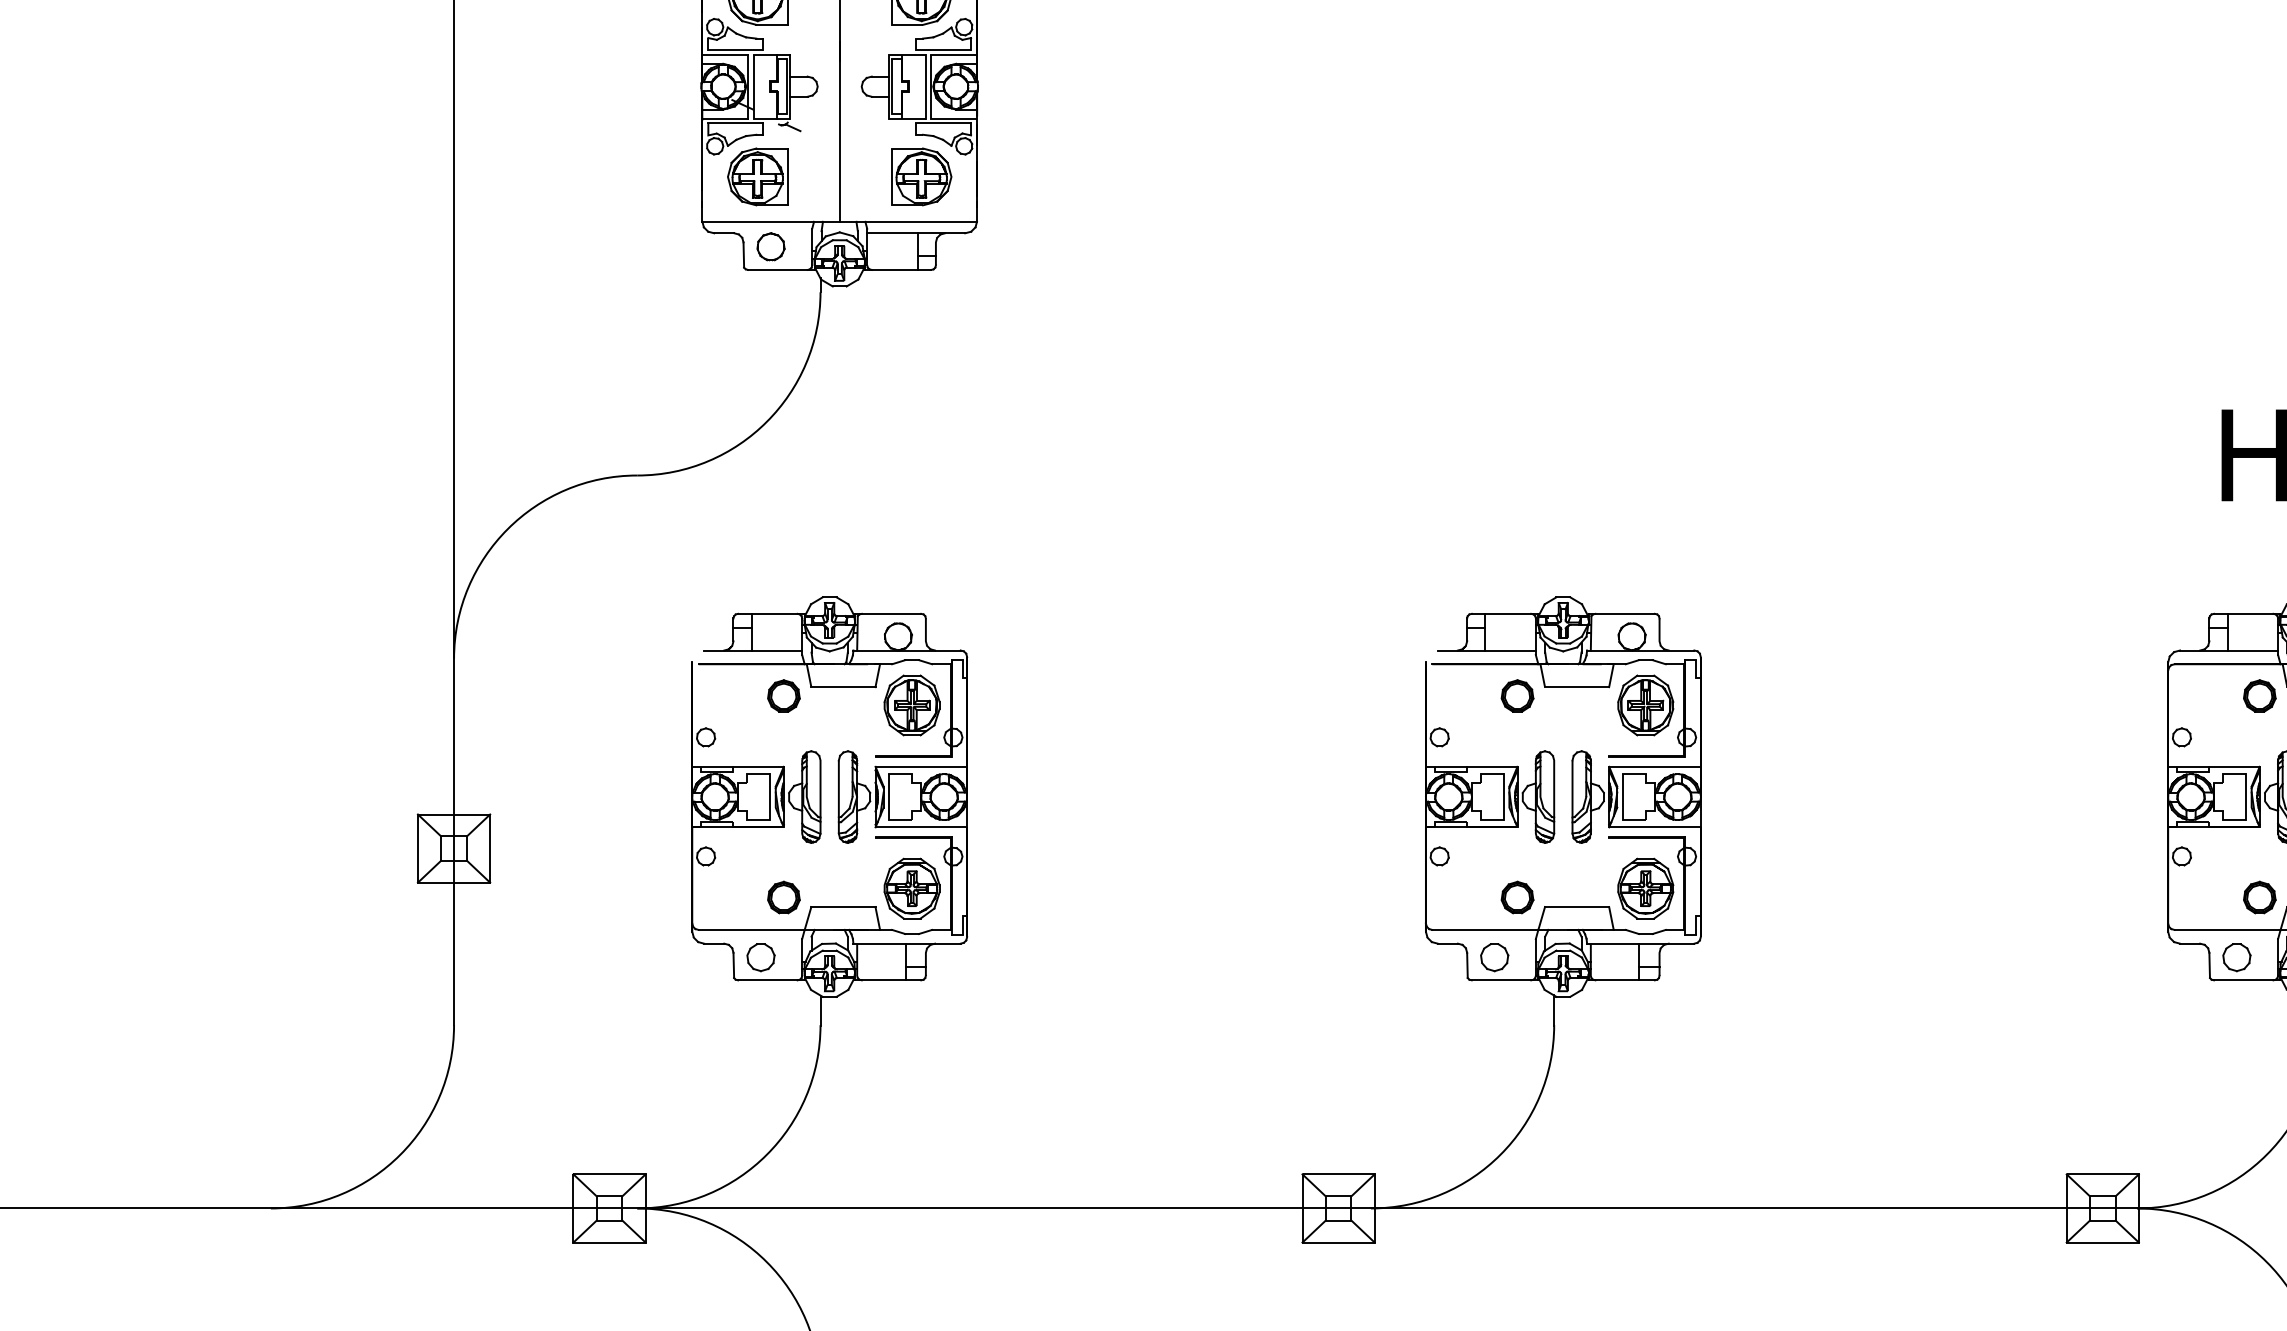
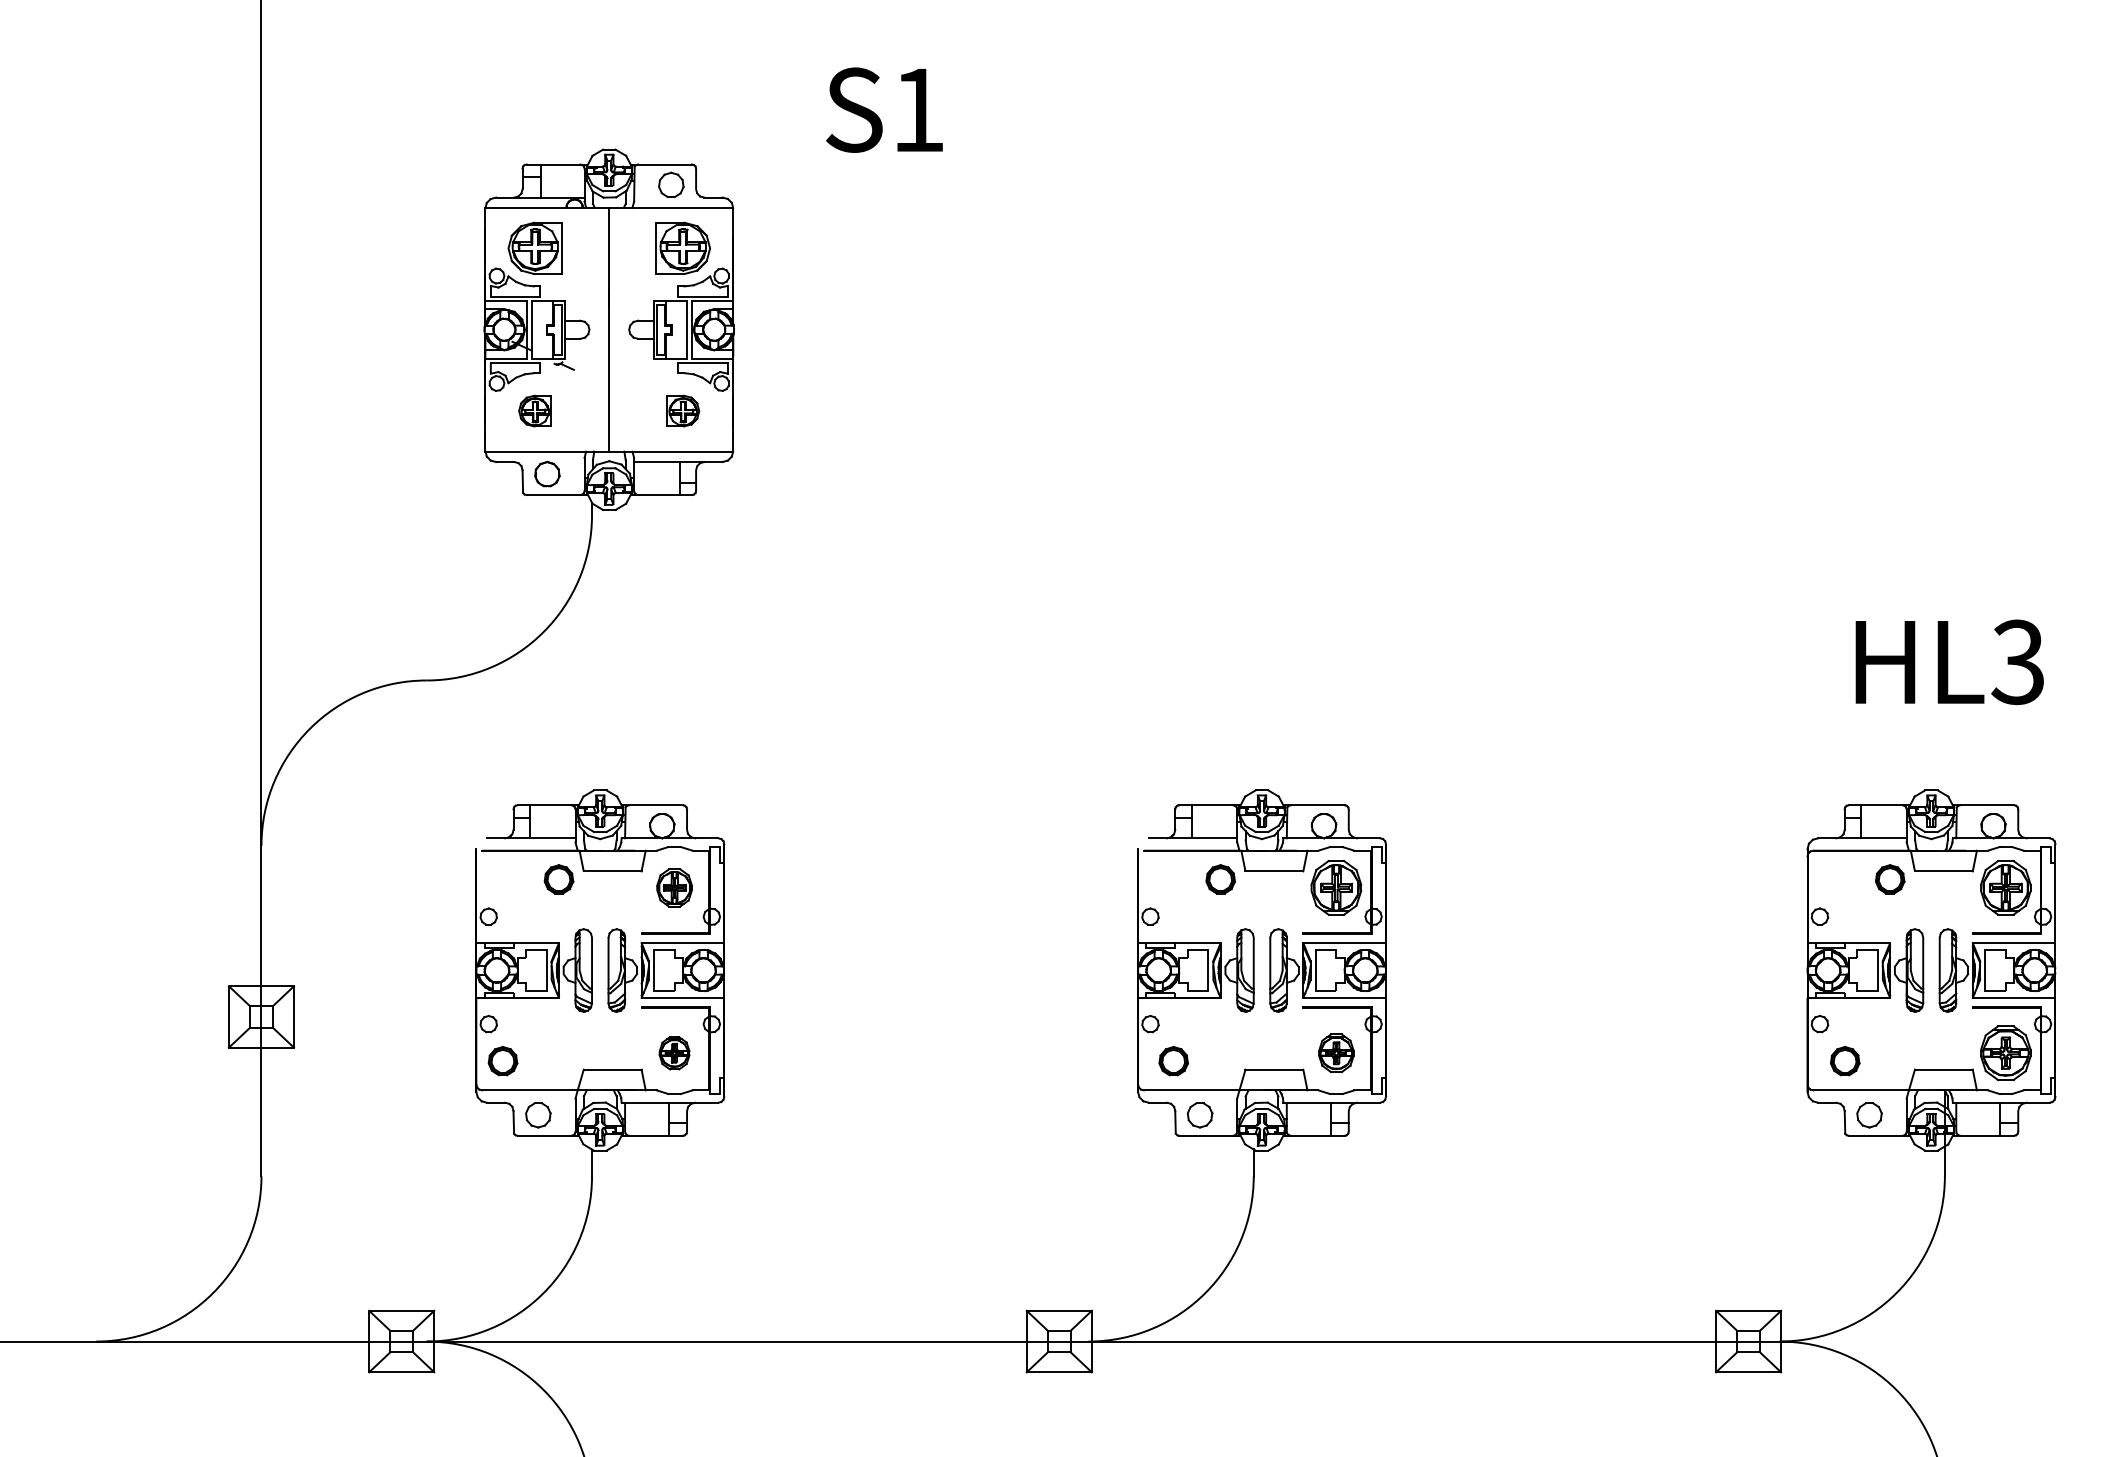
part: (756, 176) -> (534, 410), size x0.6
part: (920, 176) -> (682, 410), size x0.6
part: (911, 705) -> (674, 887), size x0.7
part: (911, 889) -> (674, 1053), size x0.6
part: (1645, 889) -> (1336, 1053), size x0.7
part: (783, 897) -> (502, 1061), moved
part: (1517, 897) -> (1173, 1061), moved
part: (2260, 897) -> (1845, 1061), moved

